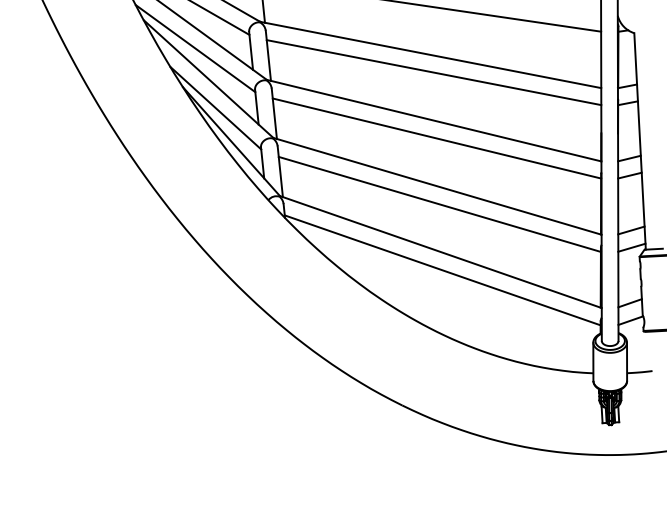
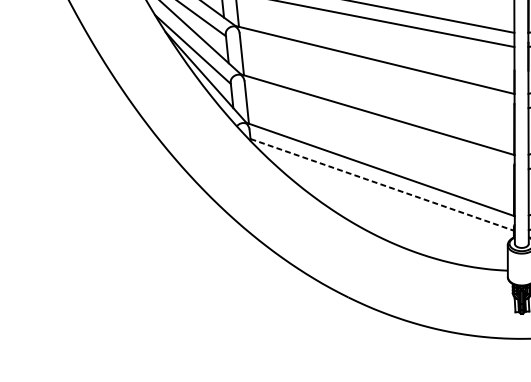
line: (436, 138) -> (377, 74), removed
line: (439, 203) -> (379, 129), removed
line: (443, 270) -> (382, 184), solid -> dashed

